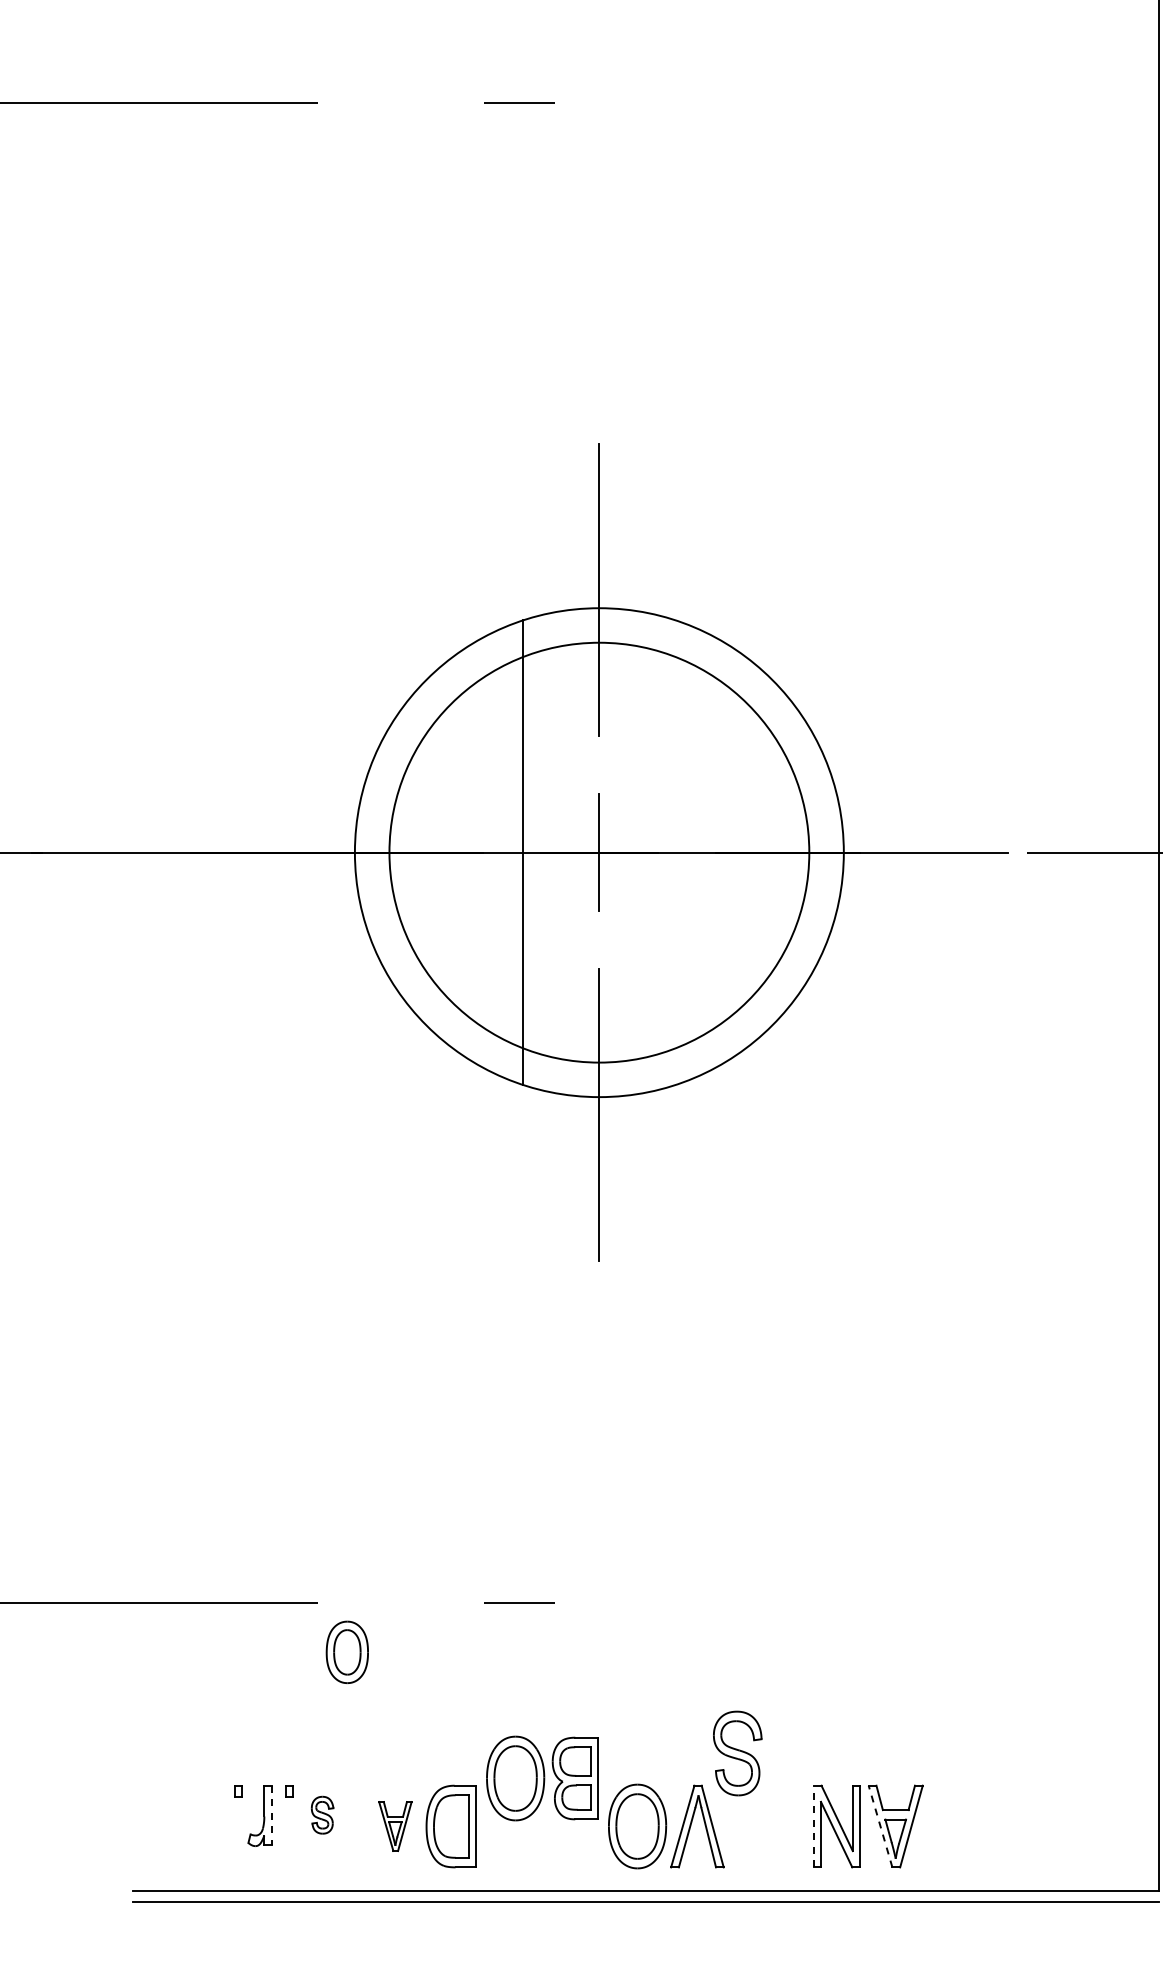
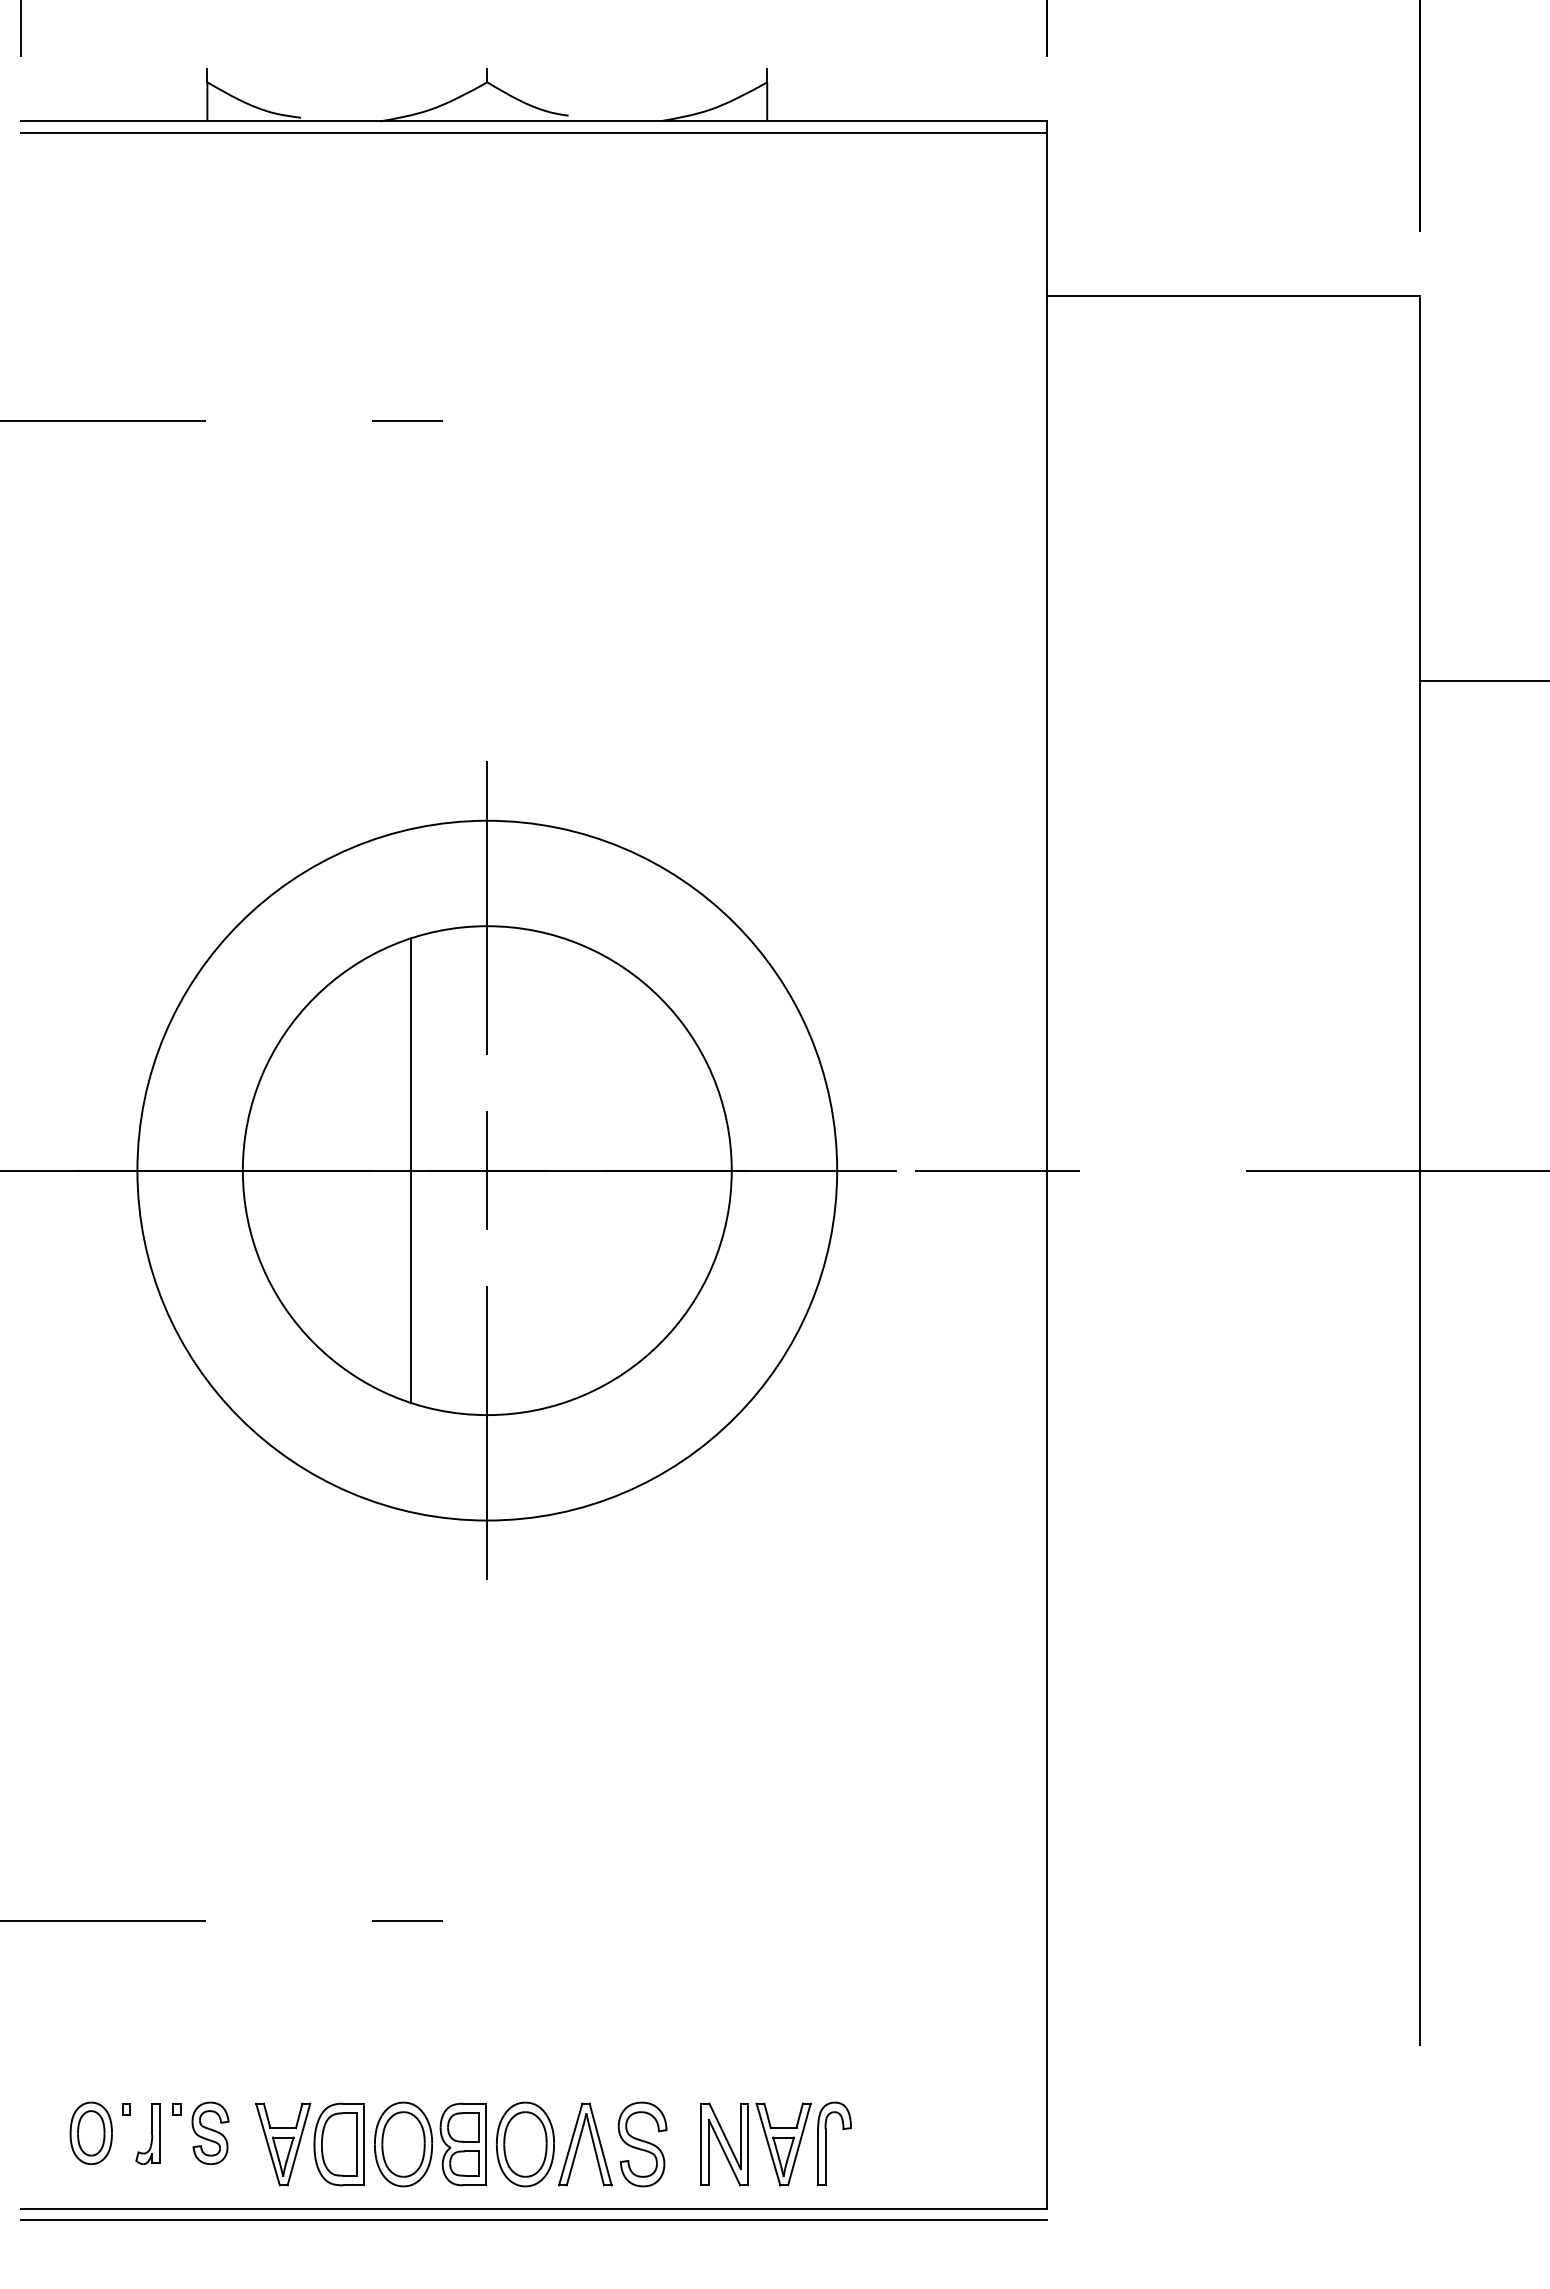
circle: (599, 852) -> (487, 1170), size x1.67
part: (346, 1651) -> (90, 2132), moved
part: (737, 1753) -> (642, 2144), moved
part: (542, 1778) -> (430, 2144), moved
part: (322, 1814) -> (210, 2132), size x1.67
line: (271, 1815) -> (159, 2133), dashed -> solid
part: (938, 1825) -> (826, 2143), added
part: (395, 1826) -> (283, 2144), size x1.67
line: (813, 1826) -> (701, 2144), dashed -> solid
line: (880, 1826) -> (768, 2144), dashed -> solid

